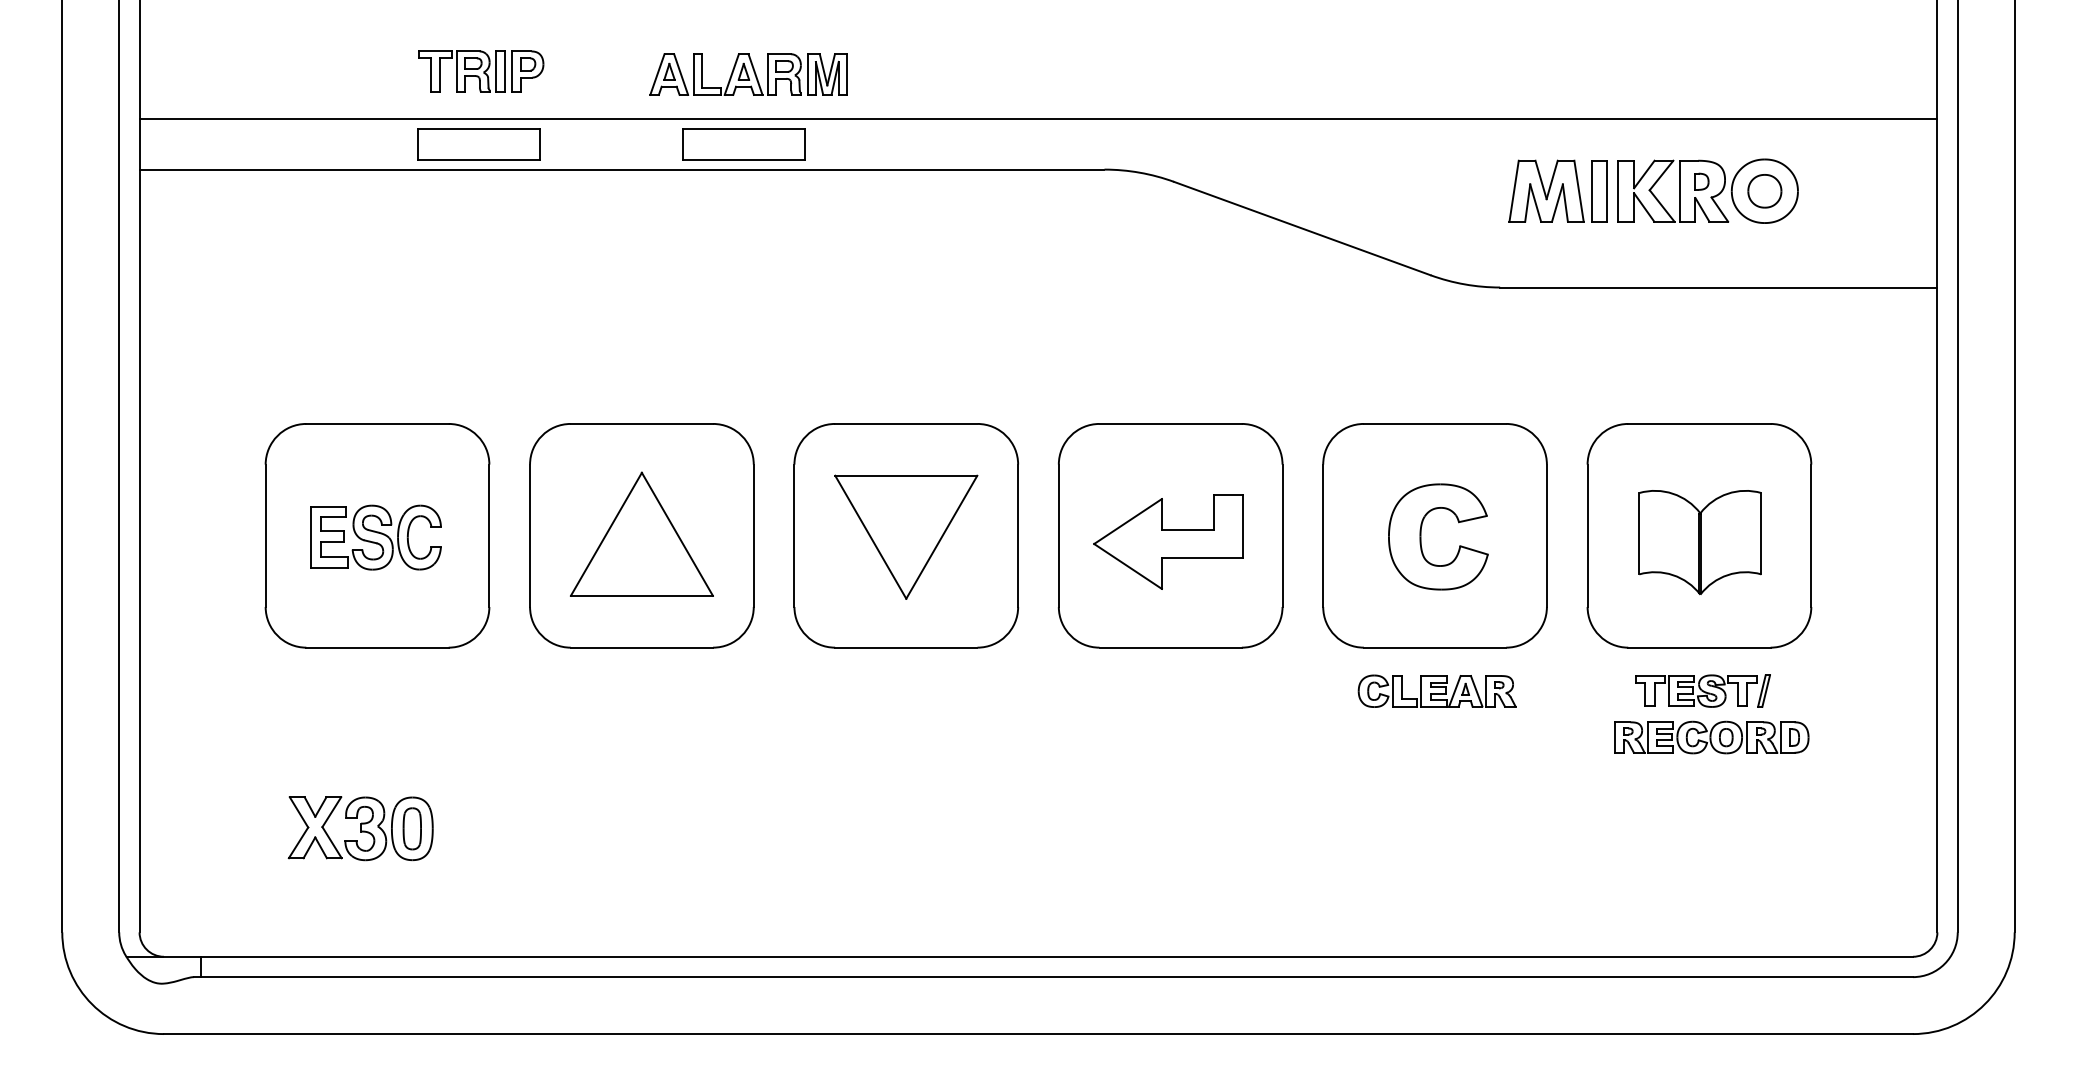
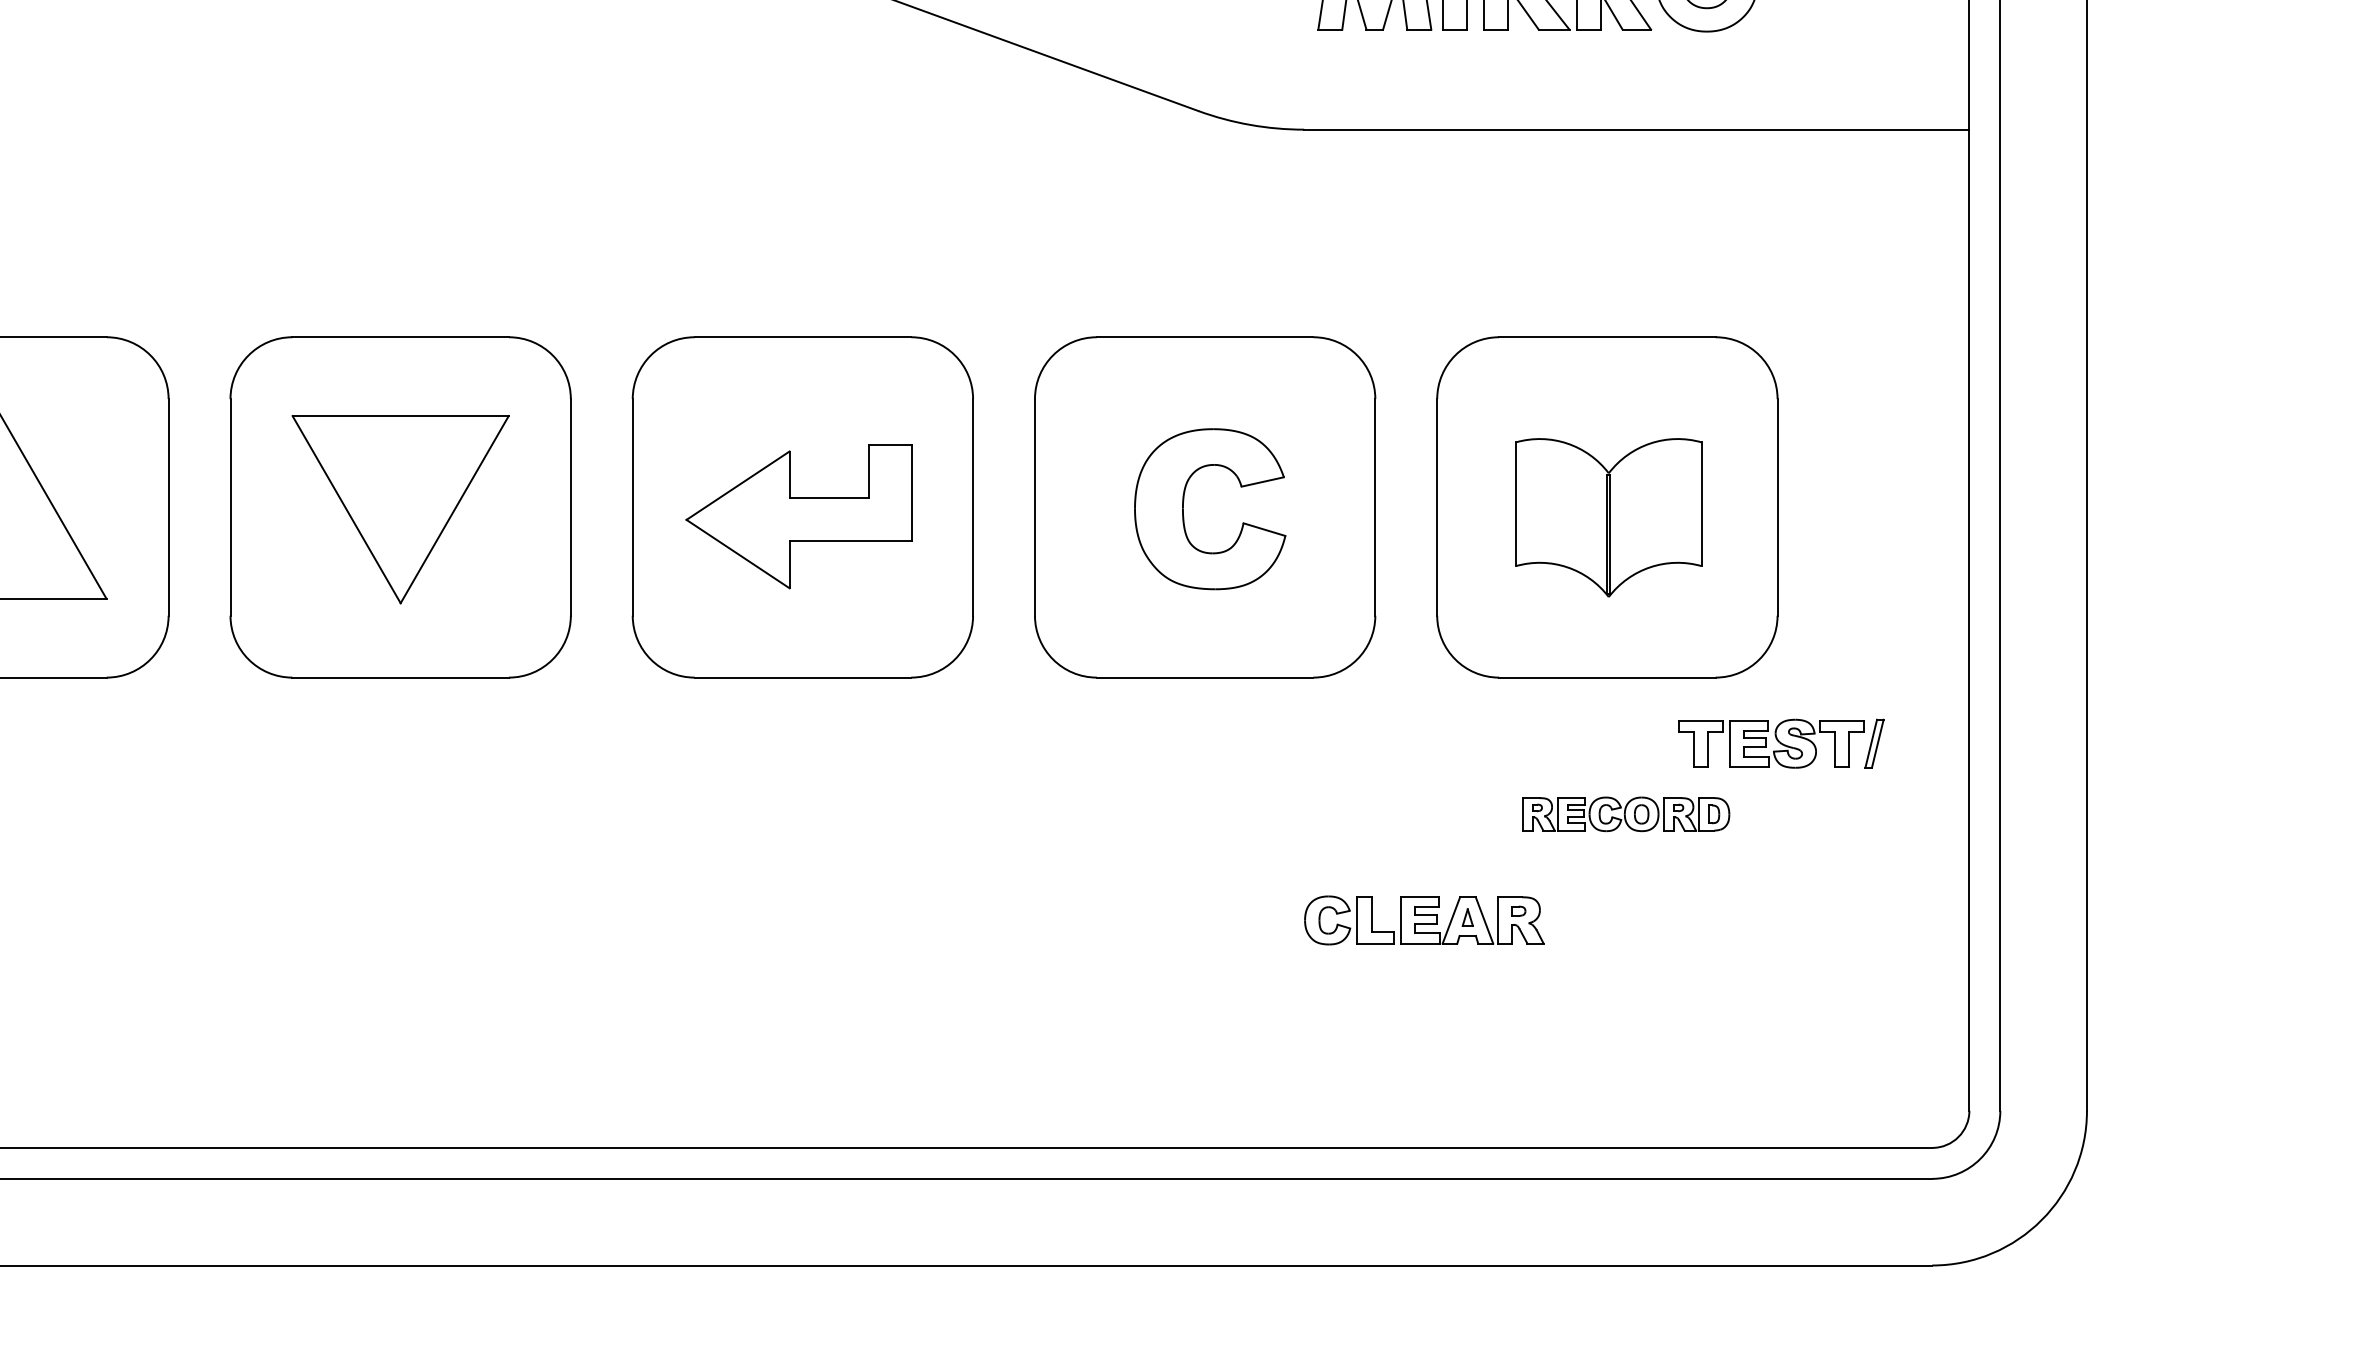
part: (1436, 690) -> (1423, 919), moved
part: (1702, 690) -> (1780, 742), moved
part: (1711, 737) -> (1625, 814), size x0.7

